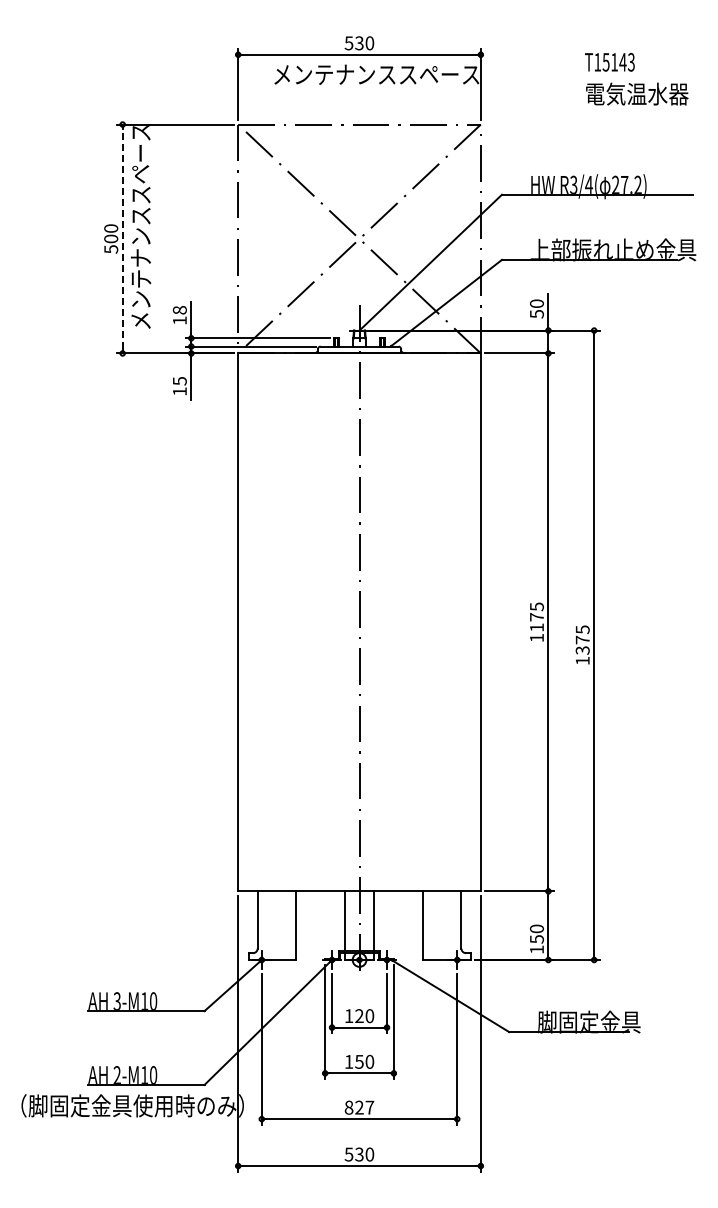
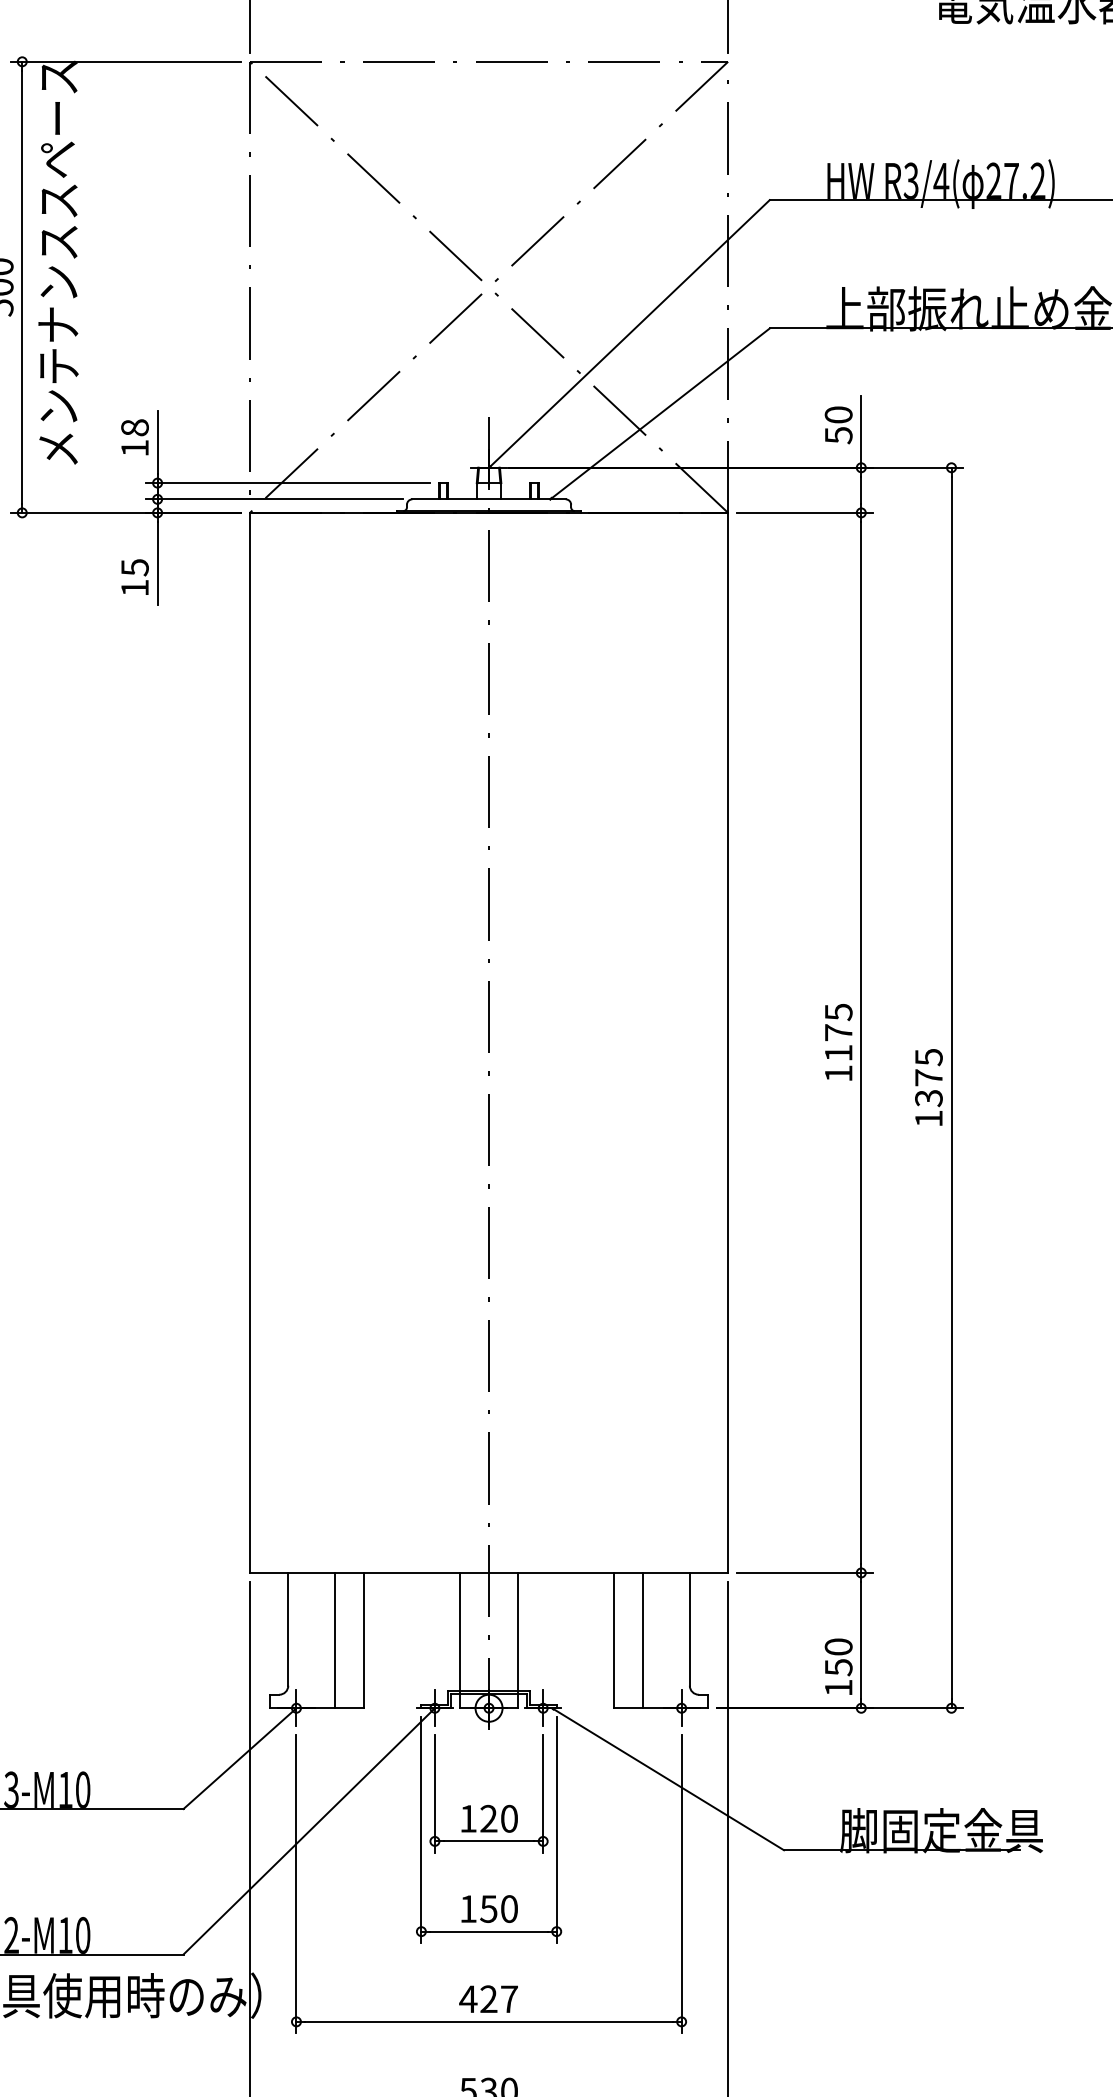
line: (122, 239) -> (21, 288), dashed -> solid
line: (281, 925) -> (335, 1640), added
line: (437, 925) -> (642, 1640), added
text: (348, 1107) -> (467, 1998), 827 -> 427

